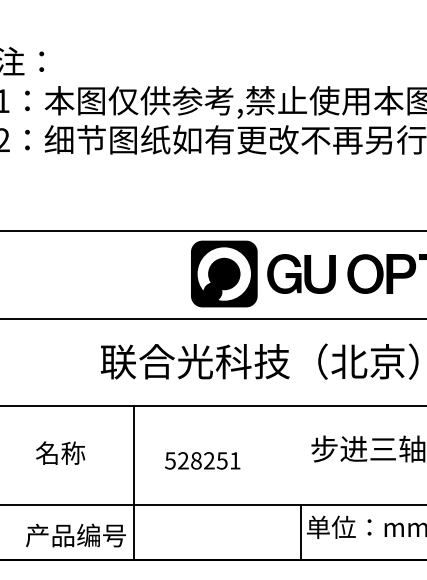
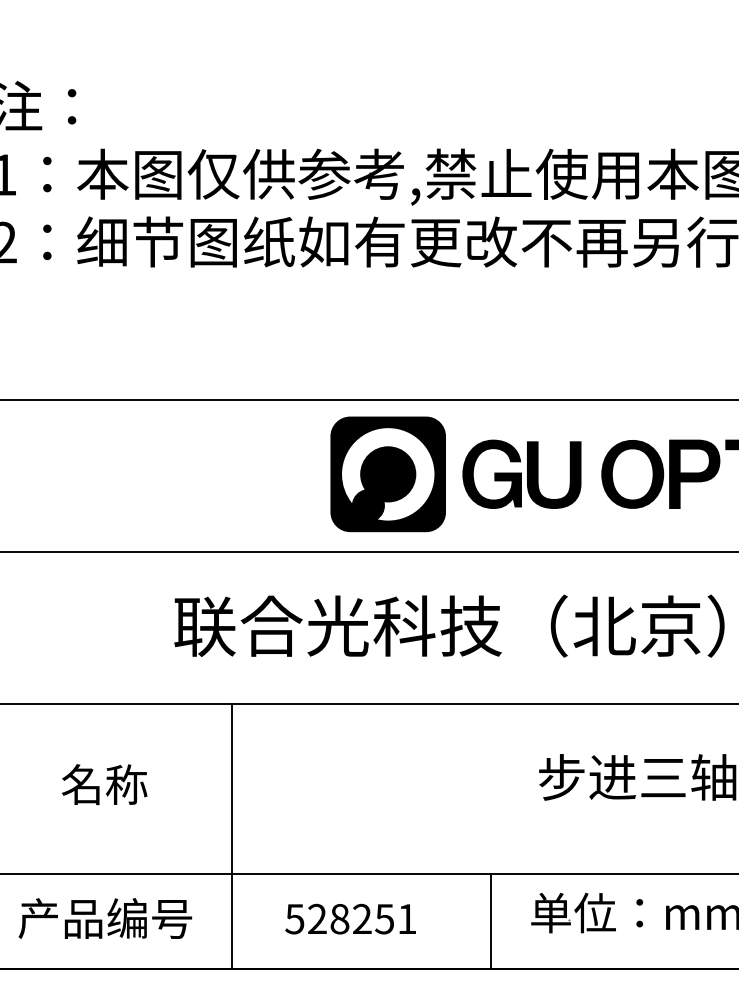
text: (202, 460) -> (350, 918), moved
line: (300, 531) -> (490, 920), moved
text: (75, 535) -> (104, 918), moved

